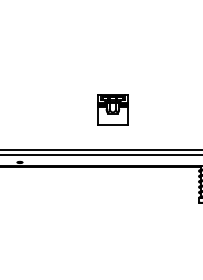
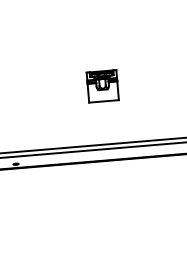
part: (112, 109) -> (102, 85), moved

